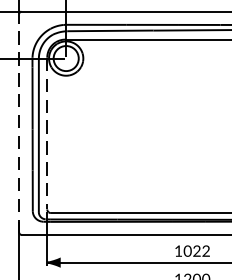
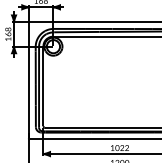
line: (18, 122) -> (28, 80), dashed -> solid
line: (47, 134) -> (43, 86), dashed -> solid

